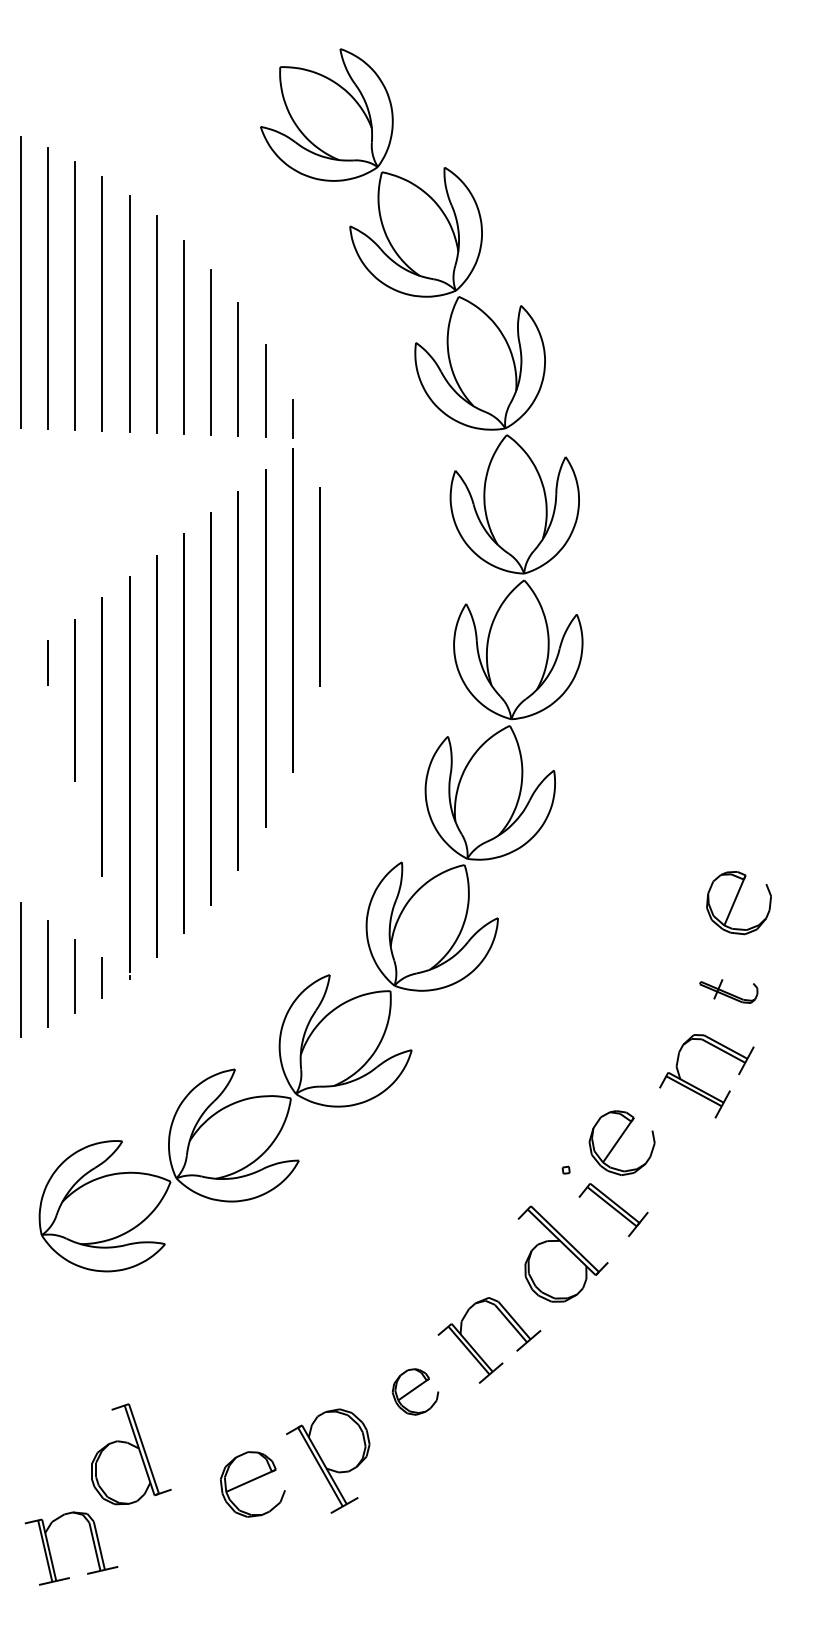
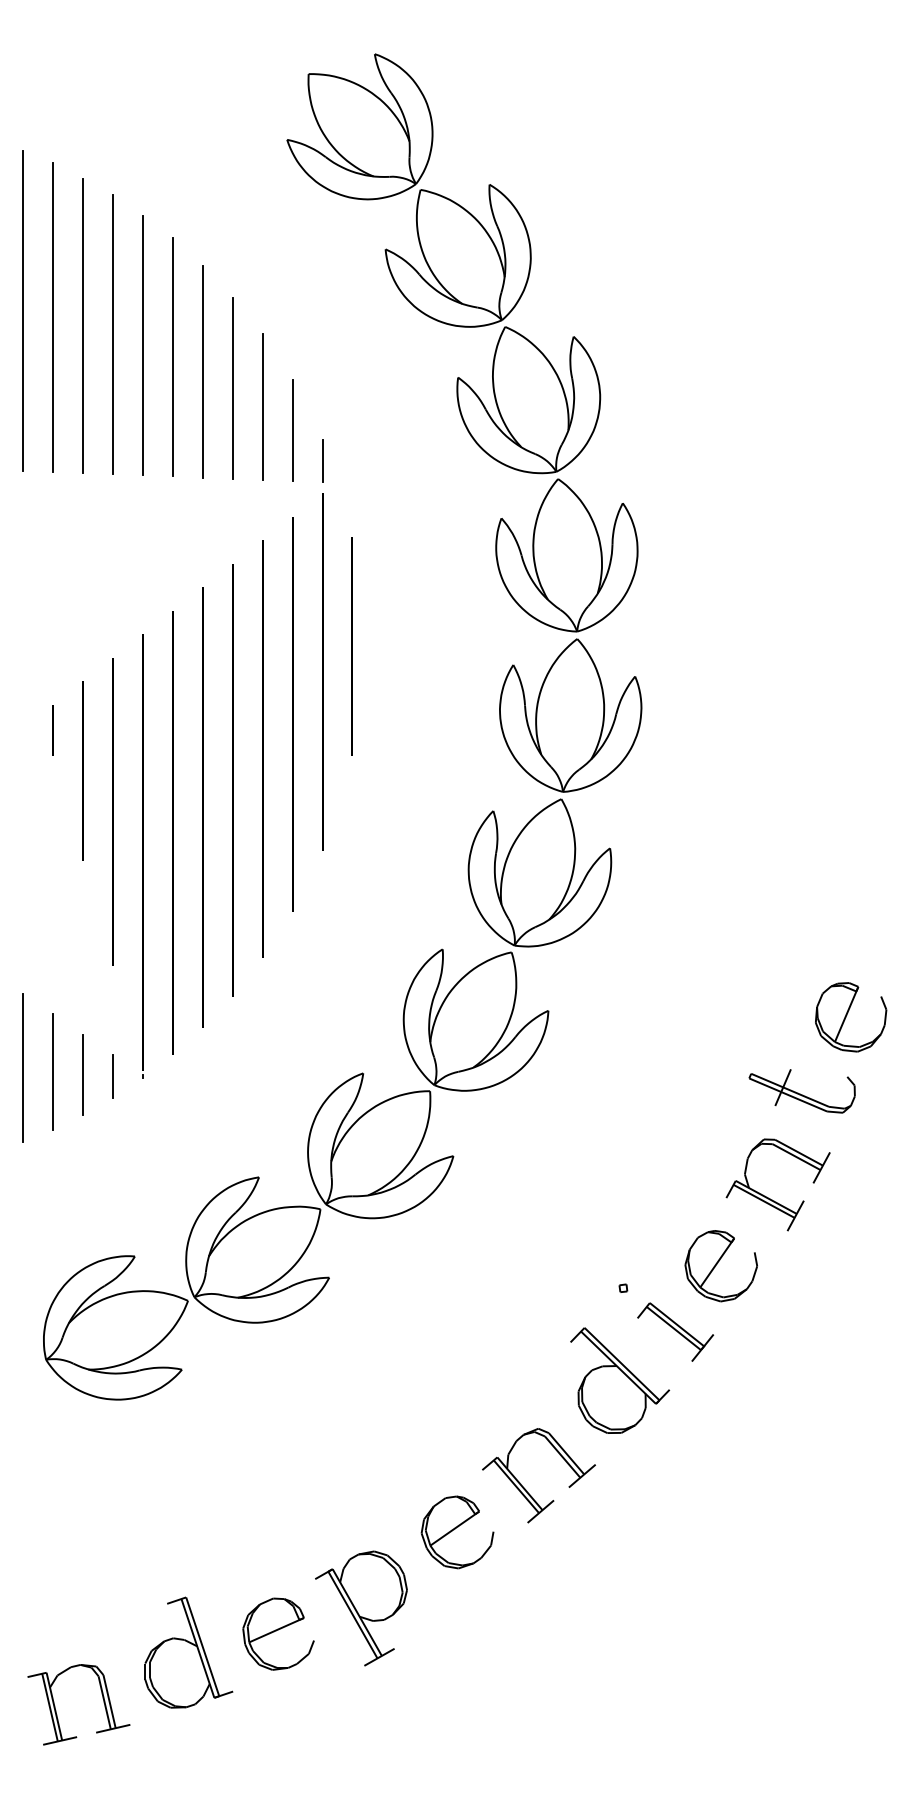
part: (738, 903) -> (850, 1017), moved
part: (728, 991) -> (802, 1091), size x1.67
part: (621, 1142) -> (720, 1265), moved
part: (415, 1391) -> (457, 1531), size x1.43
part: (131, 1454) -> (188, 1652), moved

